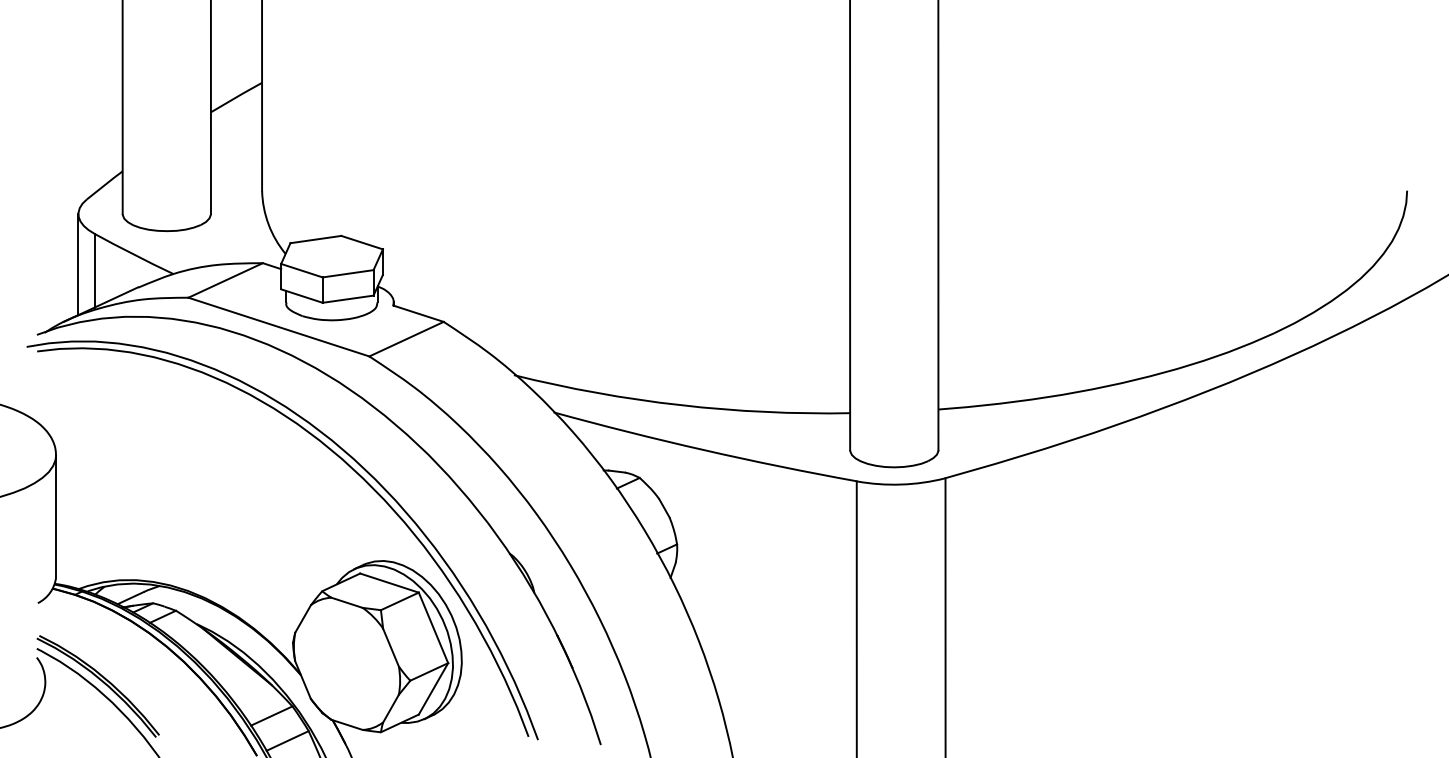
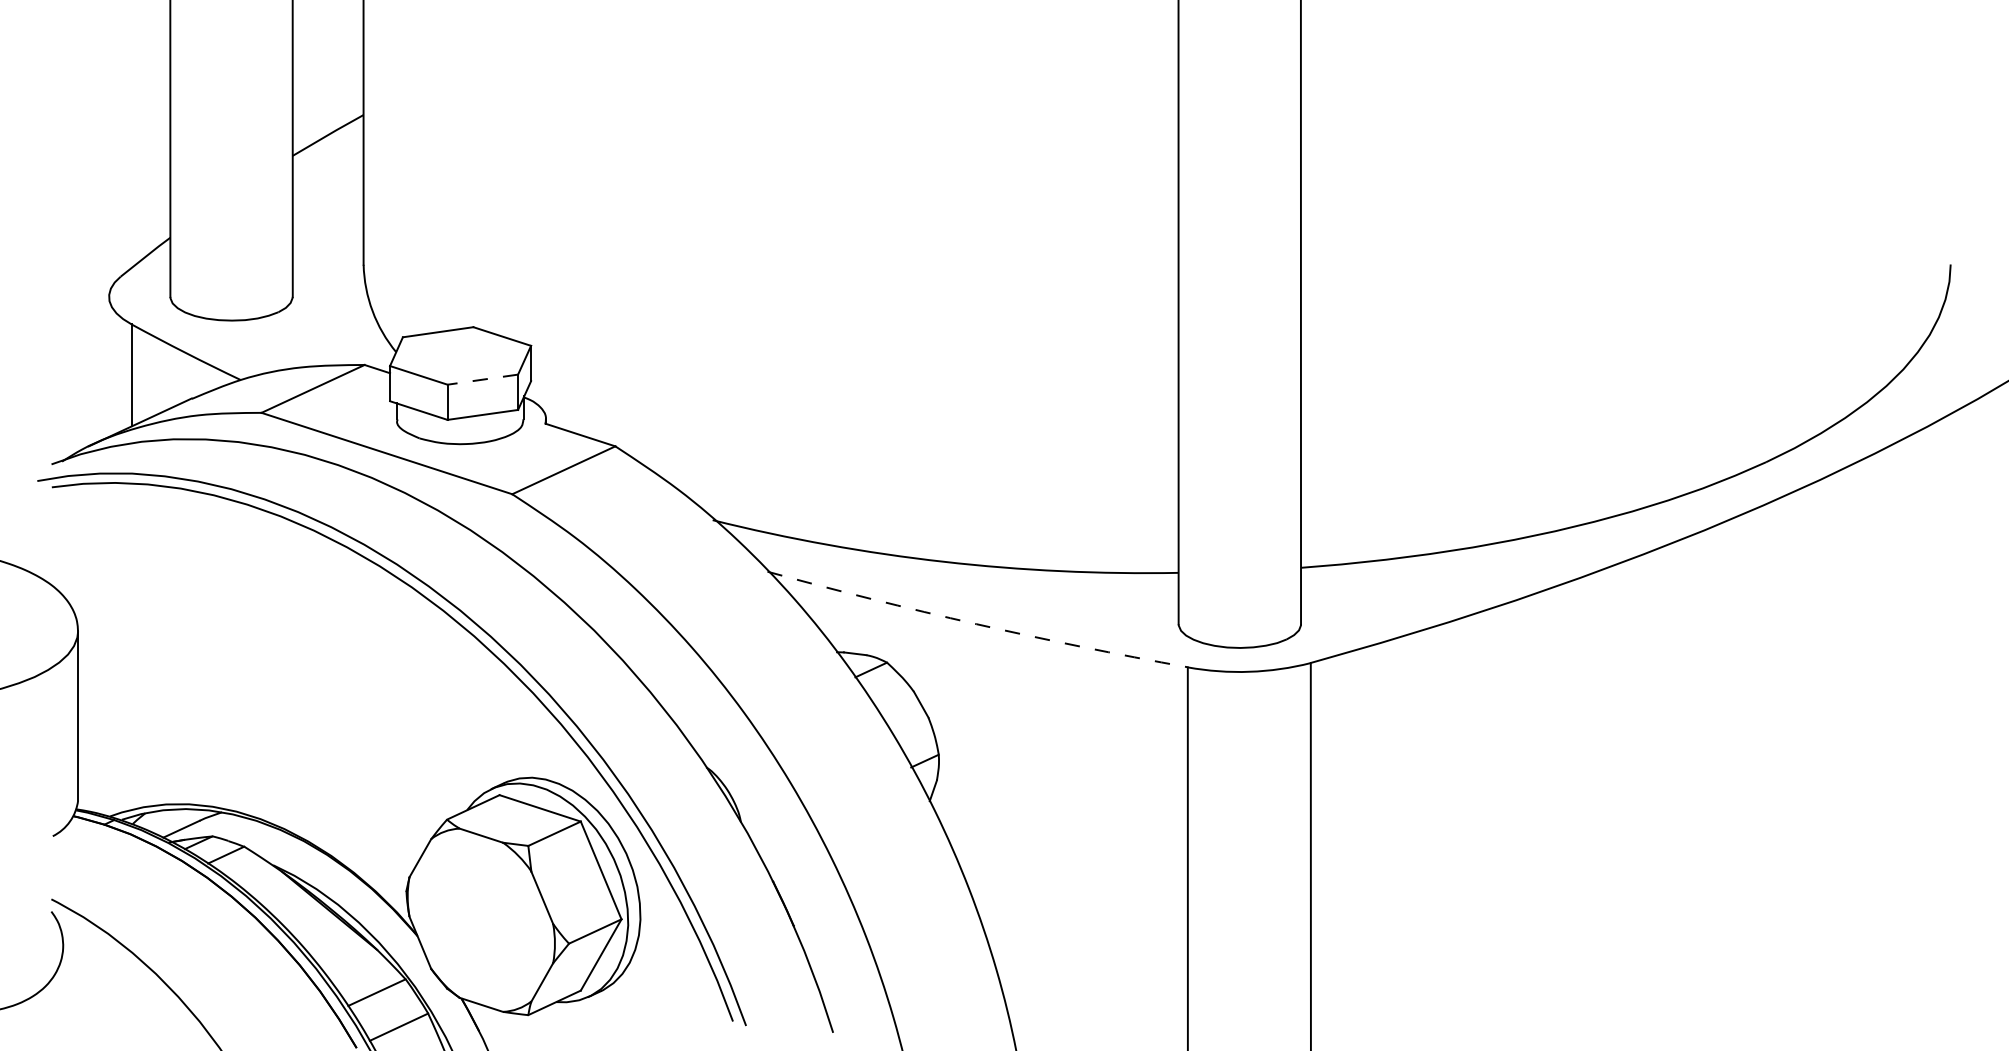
line: (78, 264) -> (109, 366), removed
line: (347, 273) -> (482, 379), solid -> dashed
arc: (704, 450) -> (976, 624), solid -> dashed
part: (101, 681) -> (140, 944), removed

